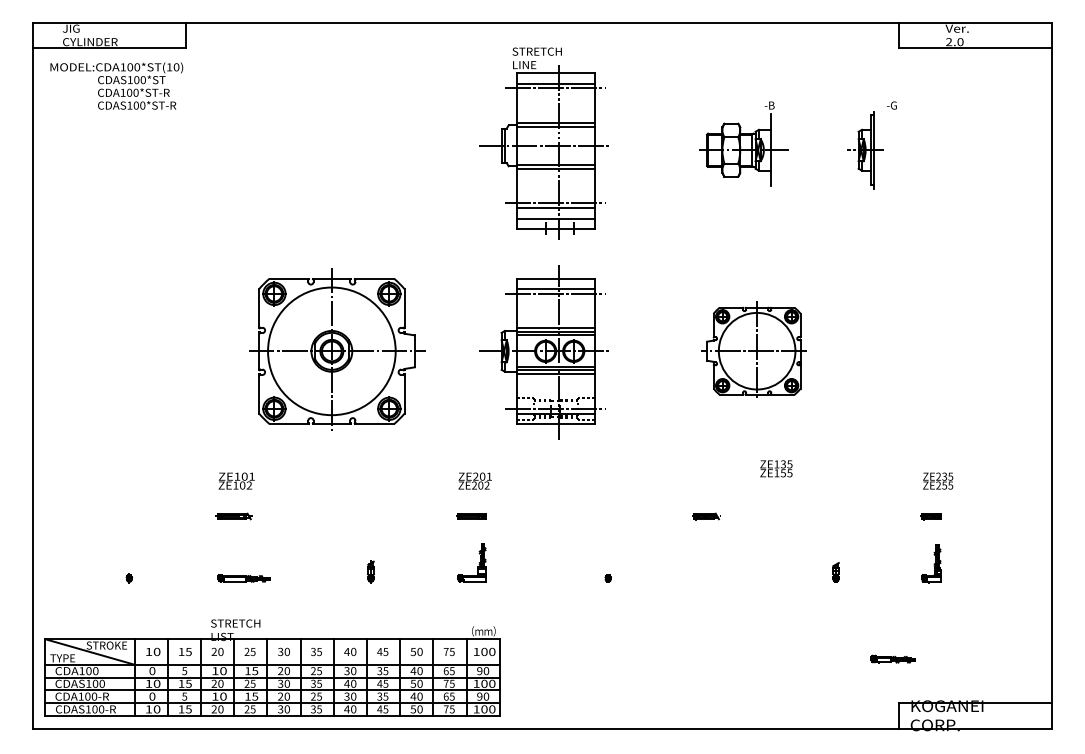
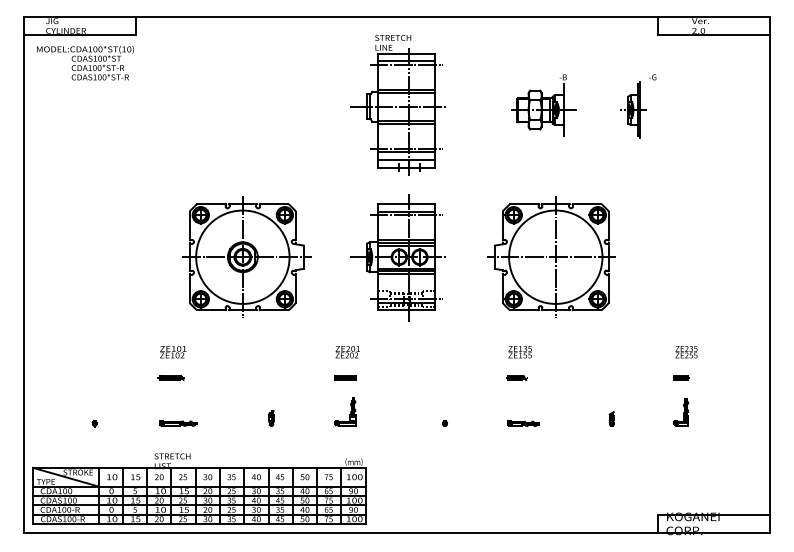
part: (753, 350) -> (551, 256), size x1.67
text: (775, 469) -> (519, 352), moved
part: (893, 659) -> (523, 423), moved

